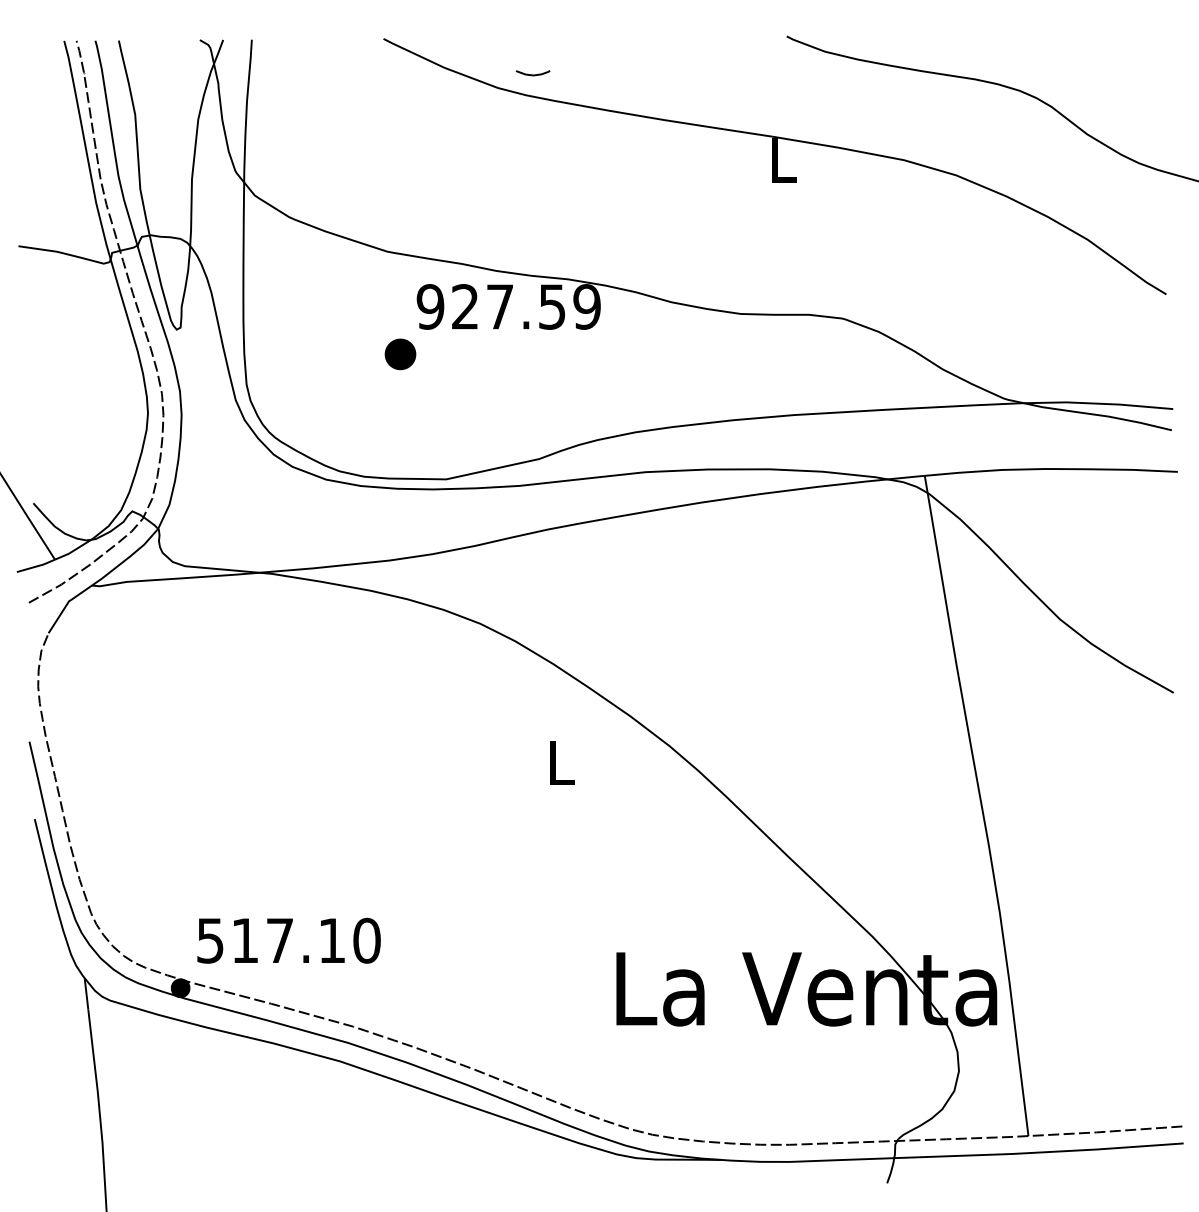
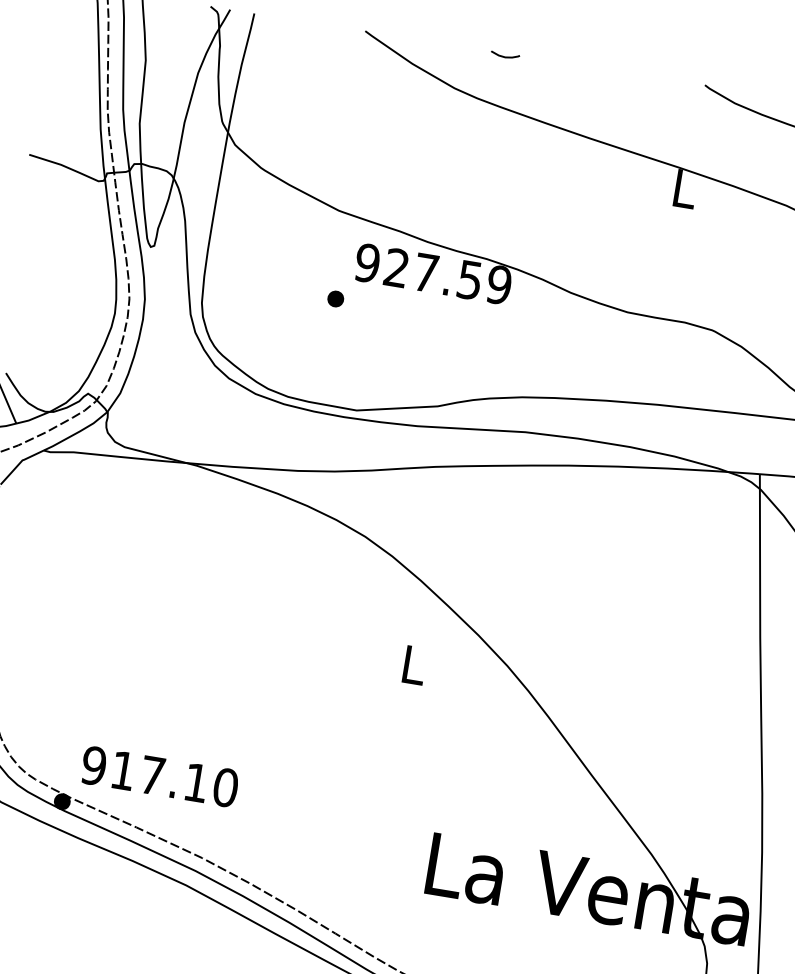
curve: (532, 74) -> (504, 56), moved
part: (400, 354) -> (335, 299), size x0.62
text: (210, 940) -> (94, 765), 517.10 -> 917.10

